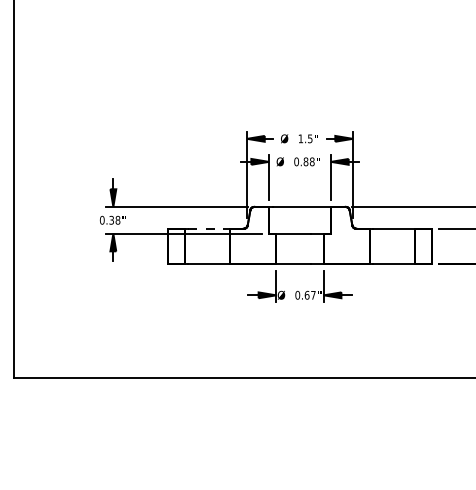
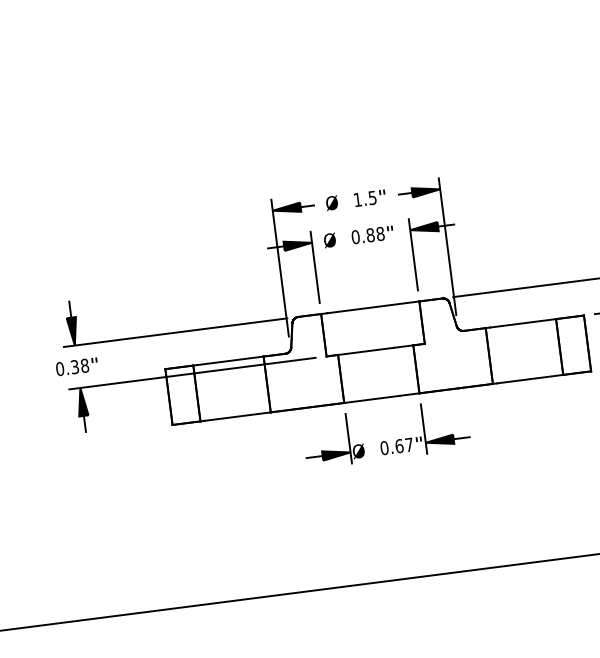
line: (208, 228) -> (229, 360), dashed -> solid

